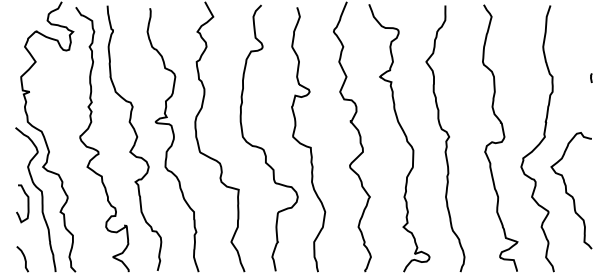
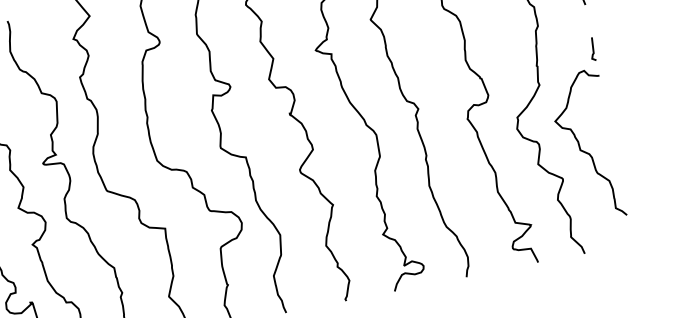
line: (590, 117) -> (592, 49), added

